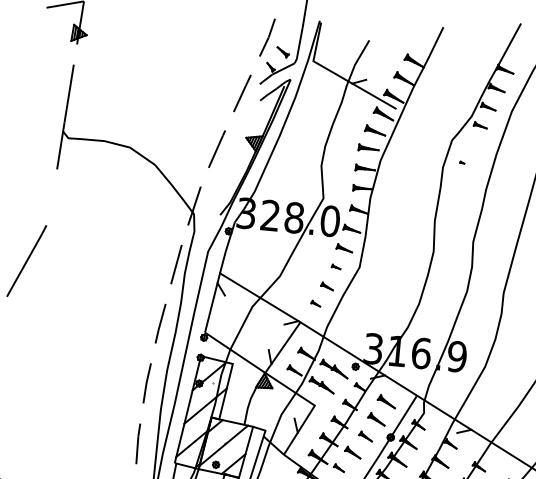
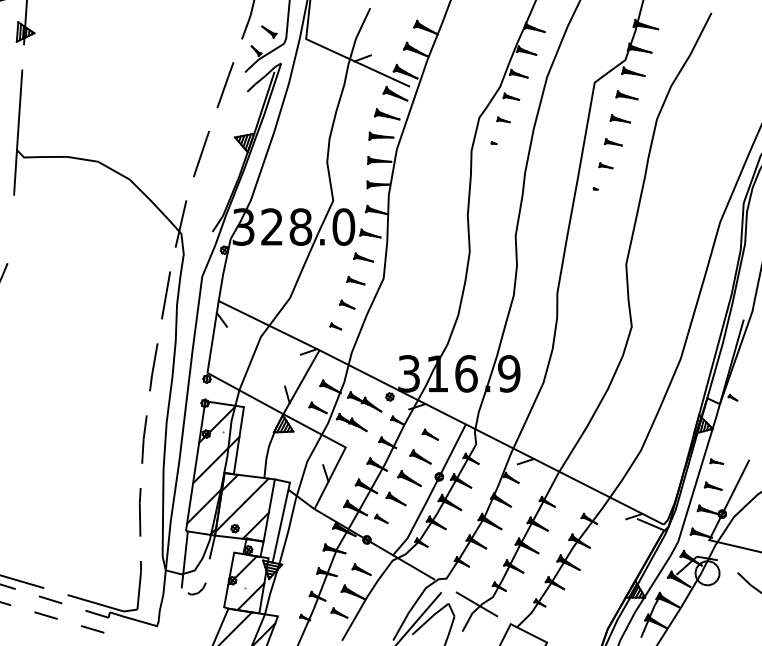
part: (472, 143) -> (503, 119), added
part: (335, 266) -> (355, 280), size x1.67
part: (385, 401) -> (429, 434), size x0.71
part: (365, 436) -> (409, 478), size x1.43

